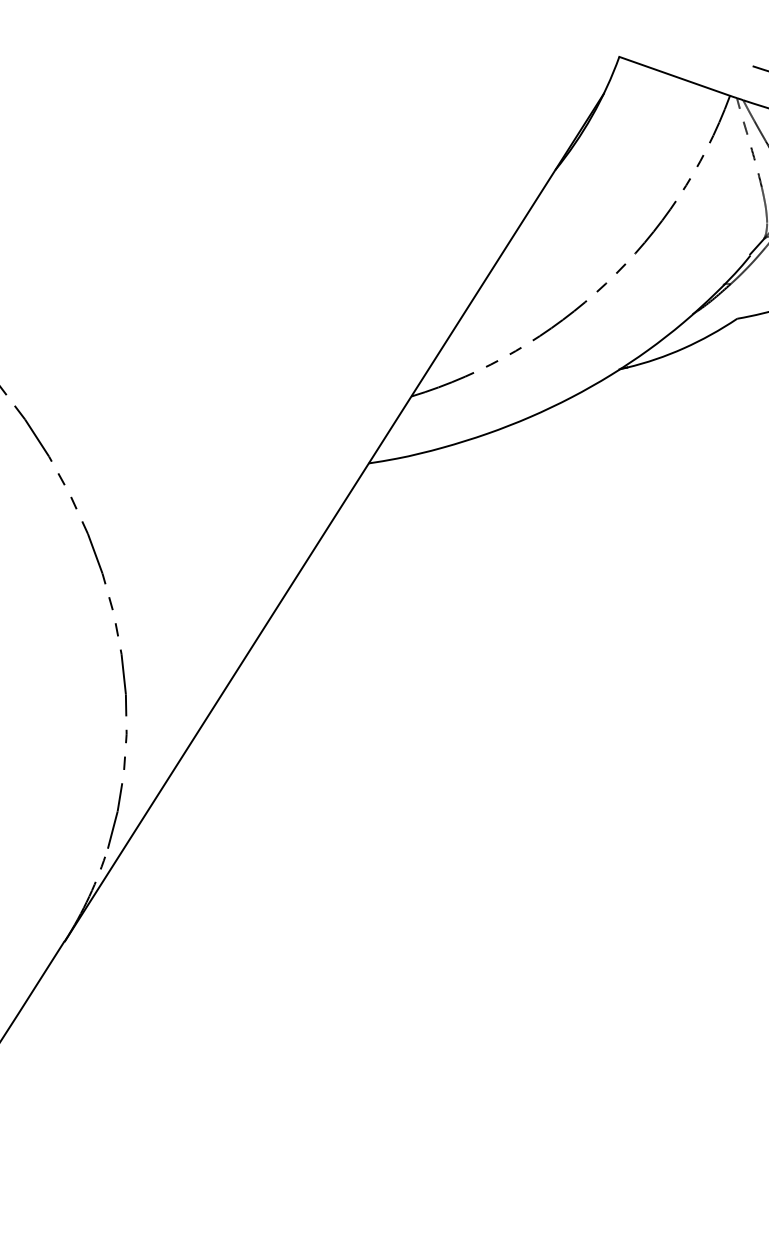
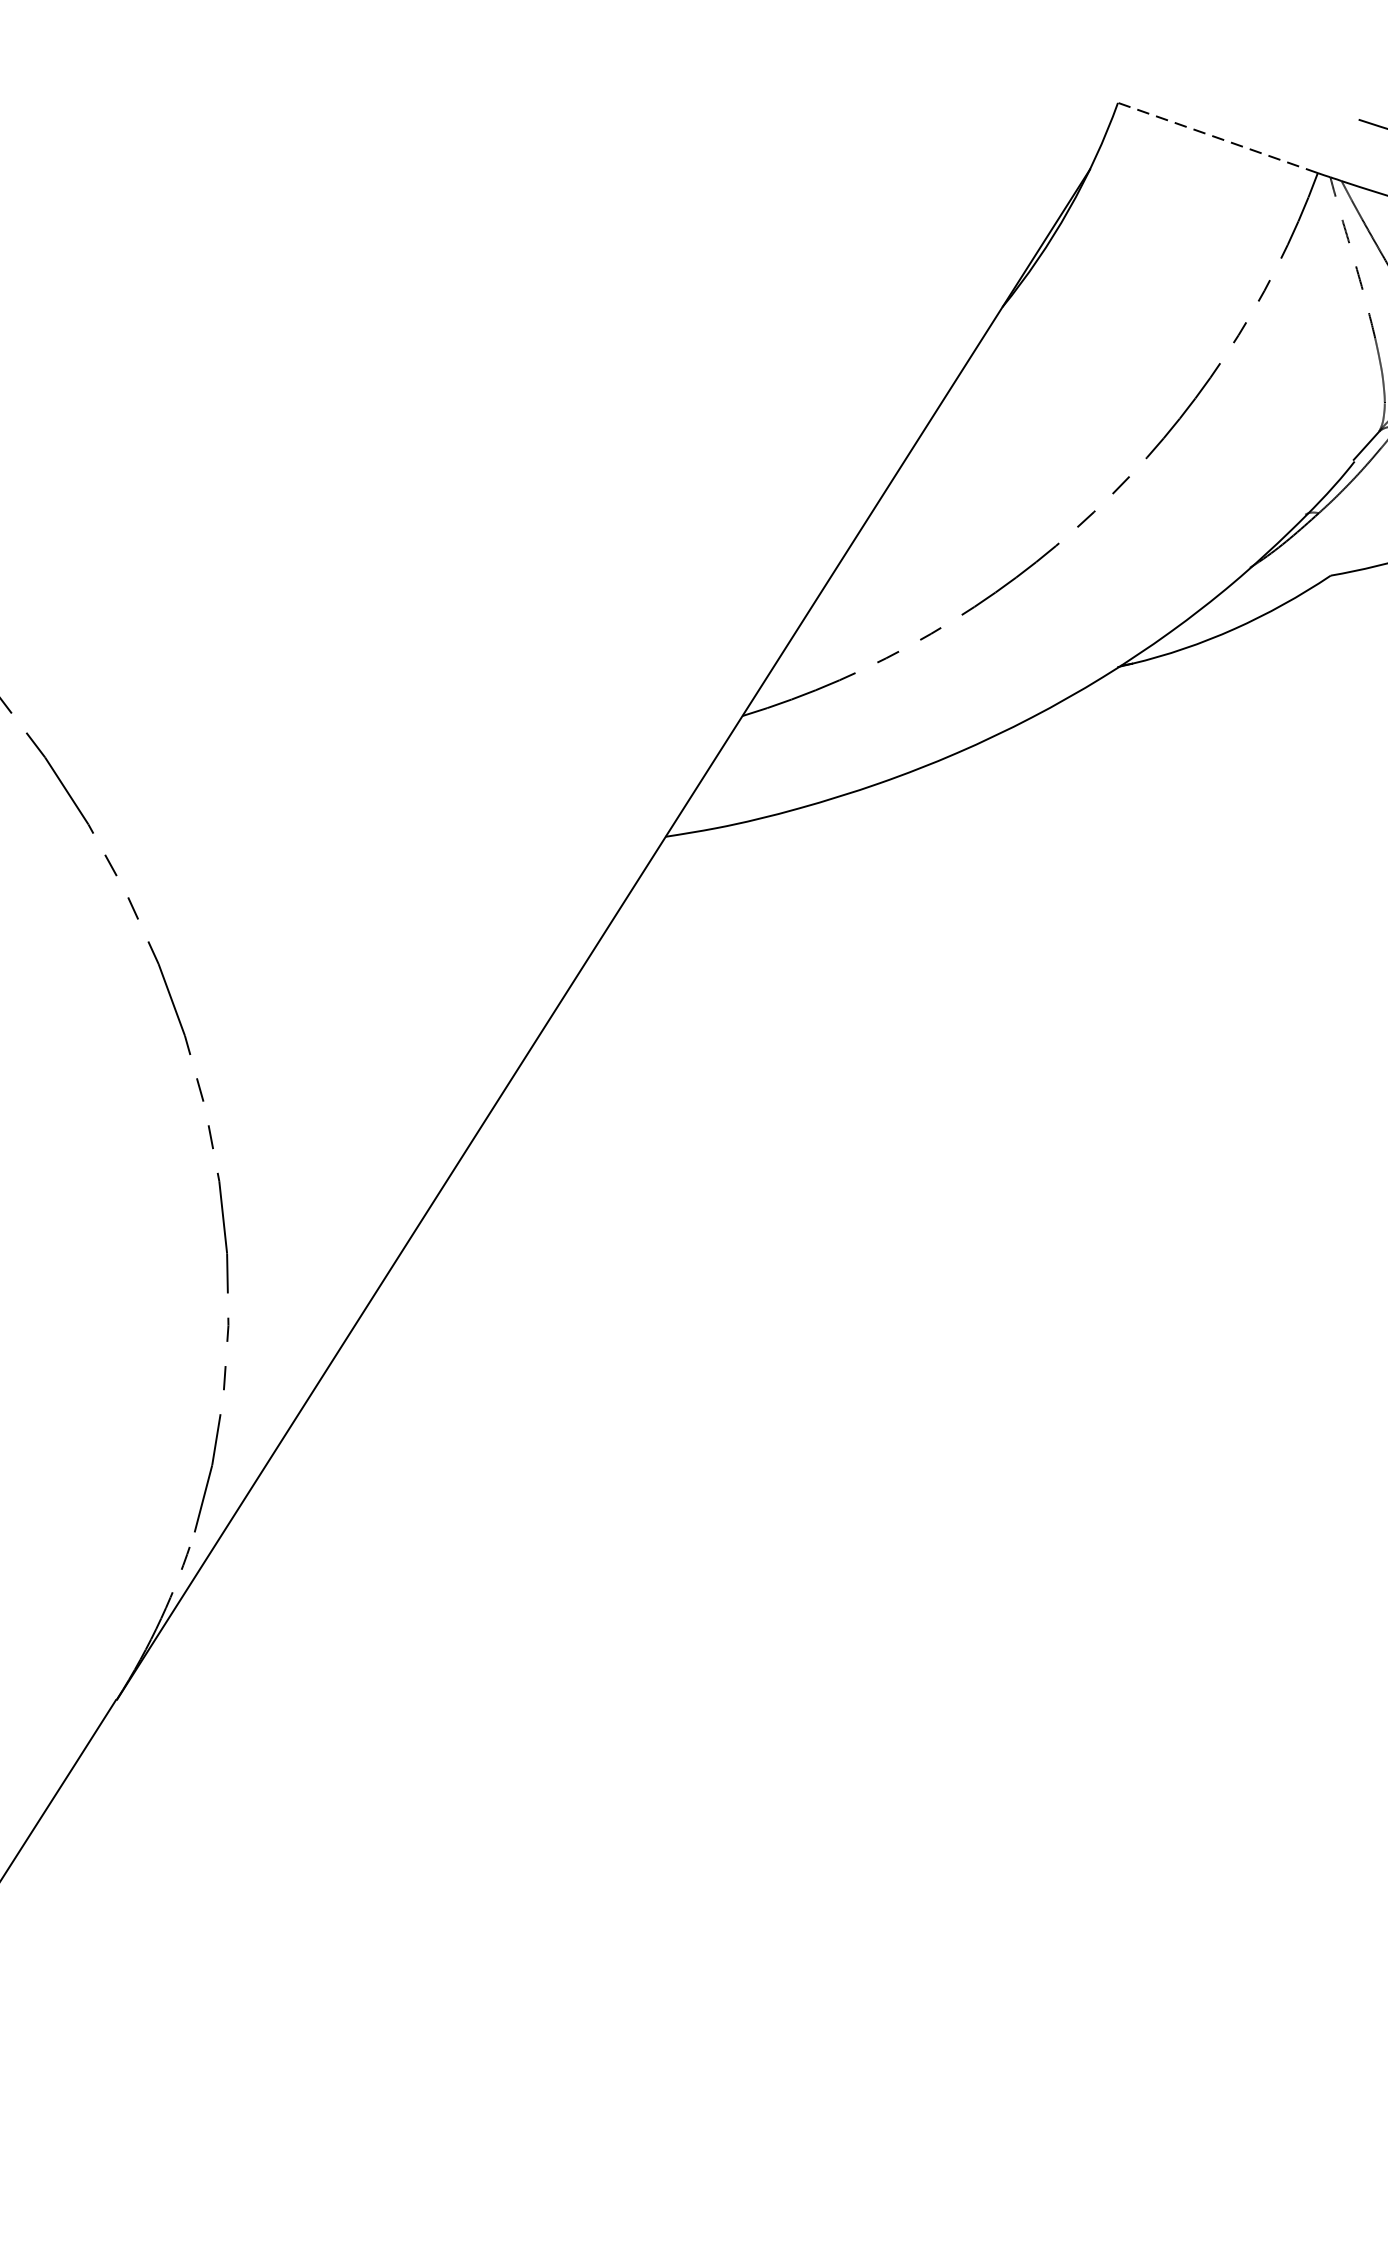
line: (674, 76) -> (1217, 138), solid -> dashed

